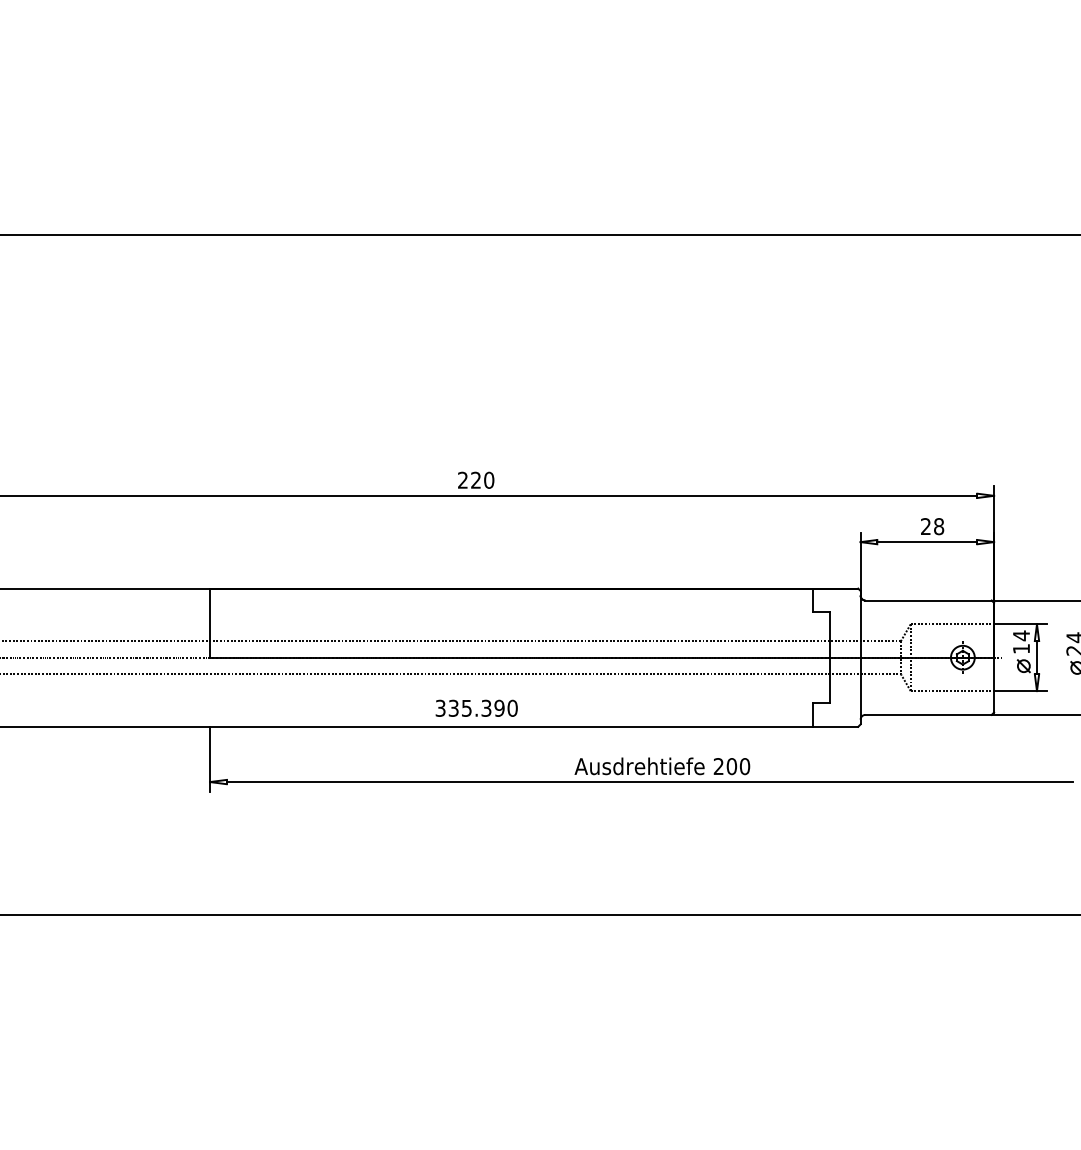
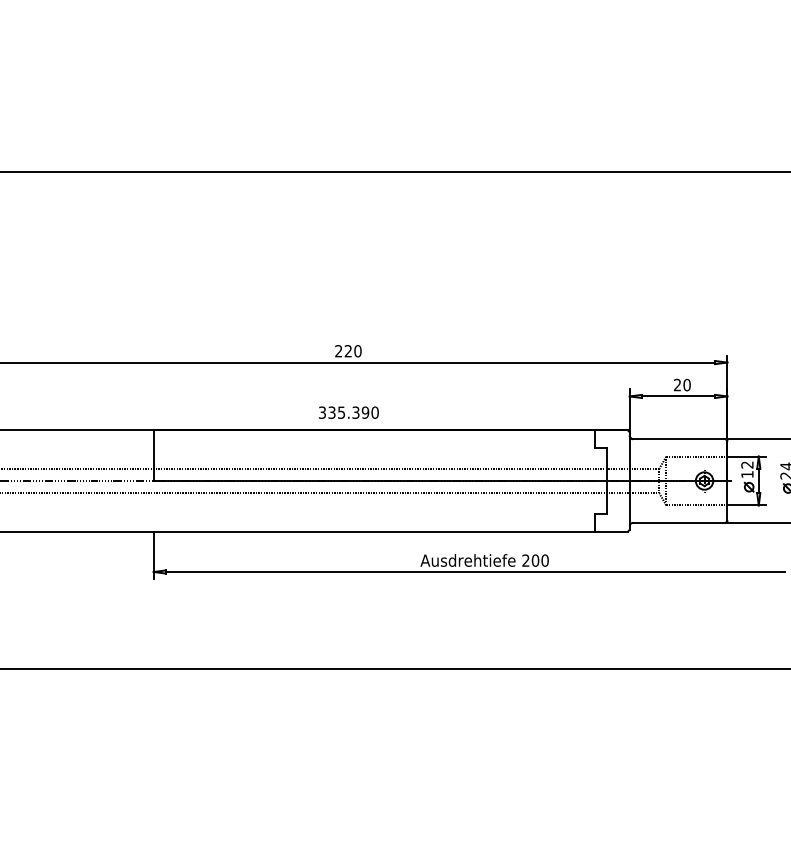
text: (939, 526) -> (687, 385), 28 -> 20
text: (1020, 635) -> (746, 464), 14 -> 12
text: (476, 707) -> (348, 412), moved

